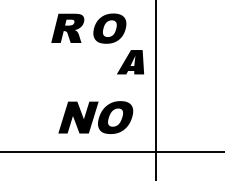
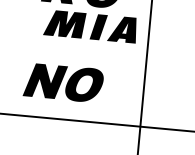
fill: (75, 62) -> (64, 24), added
fill: (107, 62) -> (98, 27), added
part: (95, 117) -> (63, 82), moved

